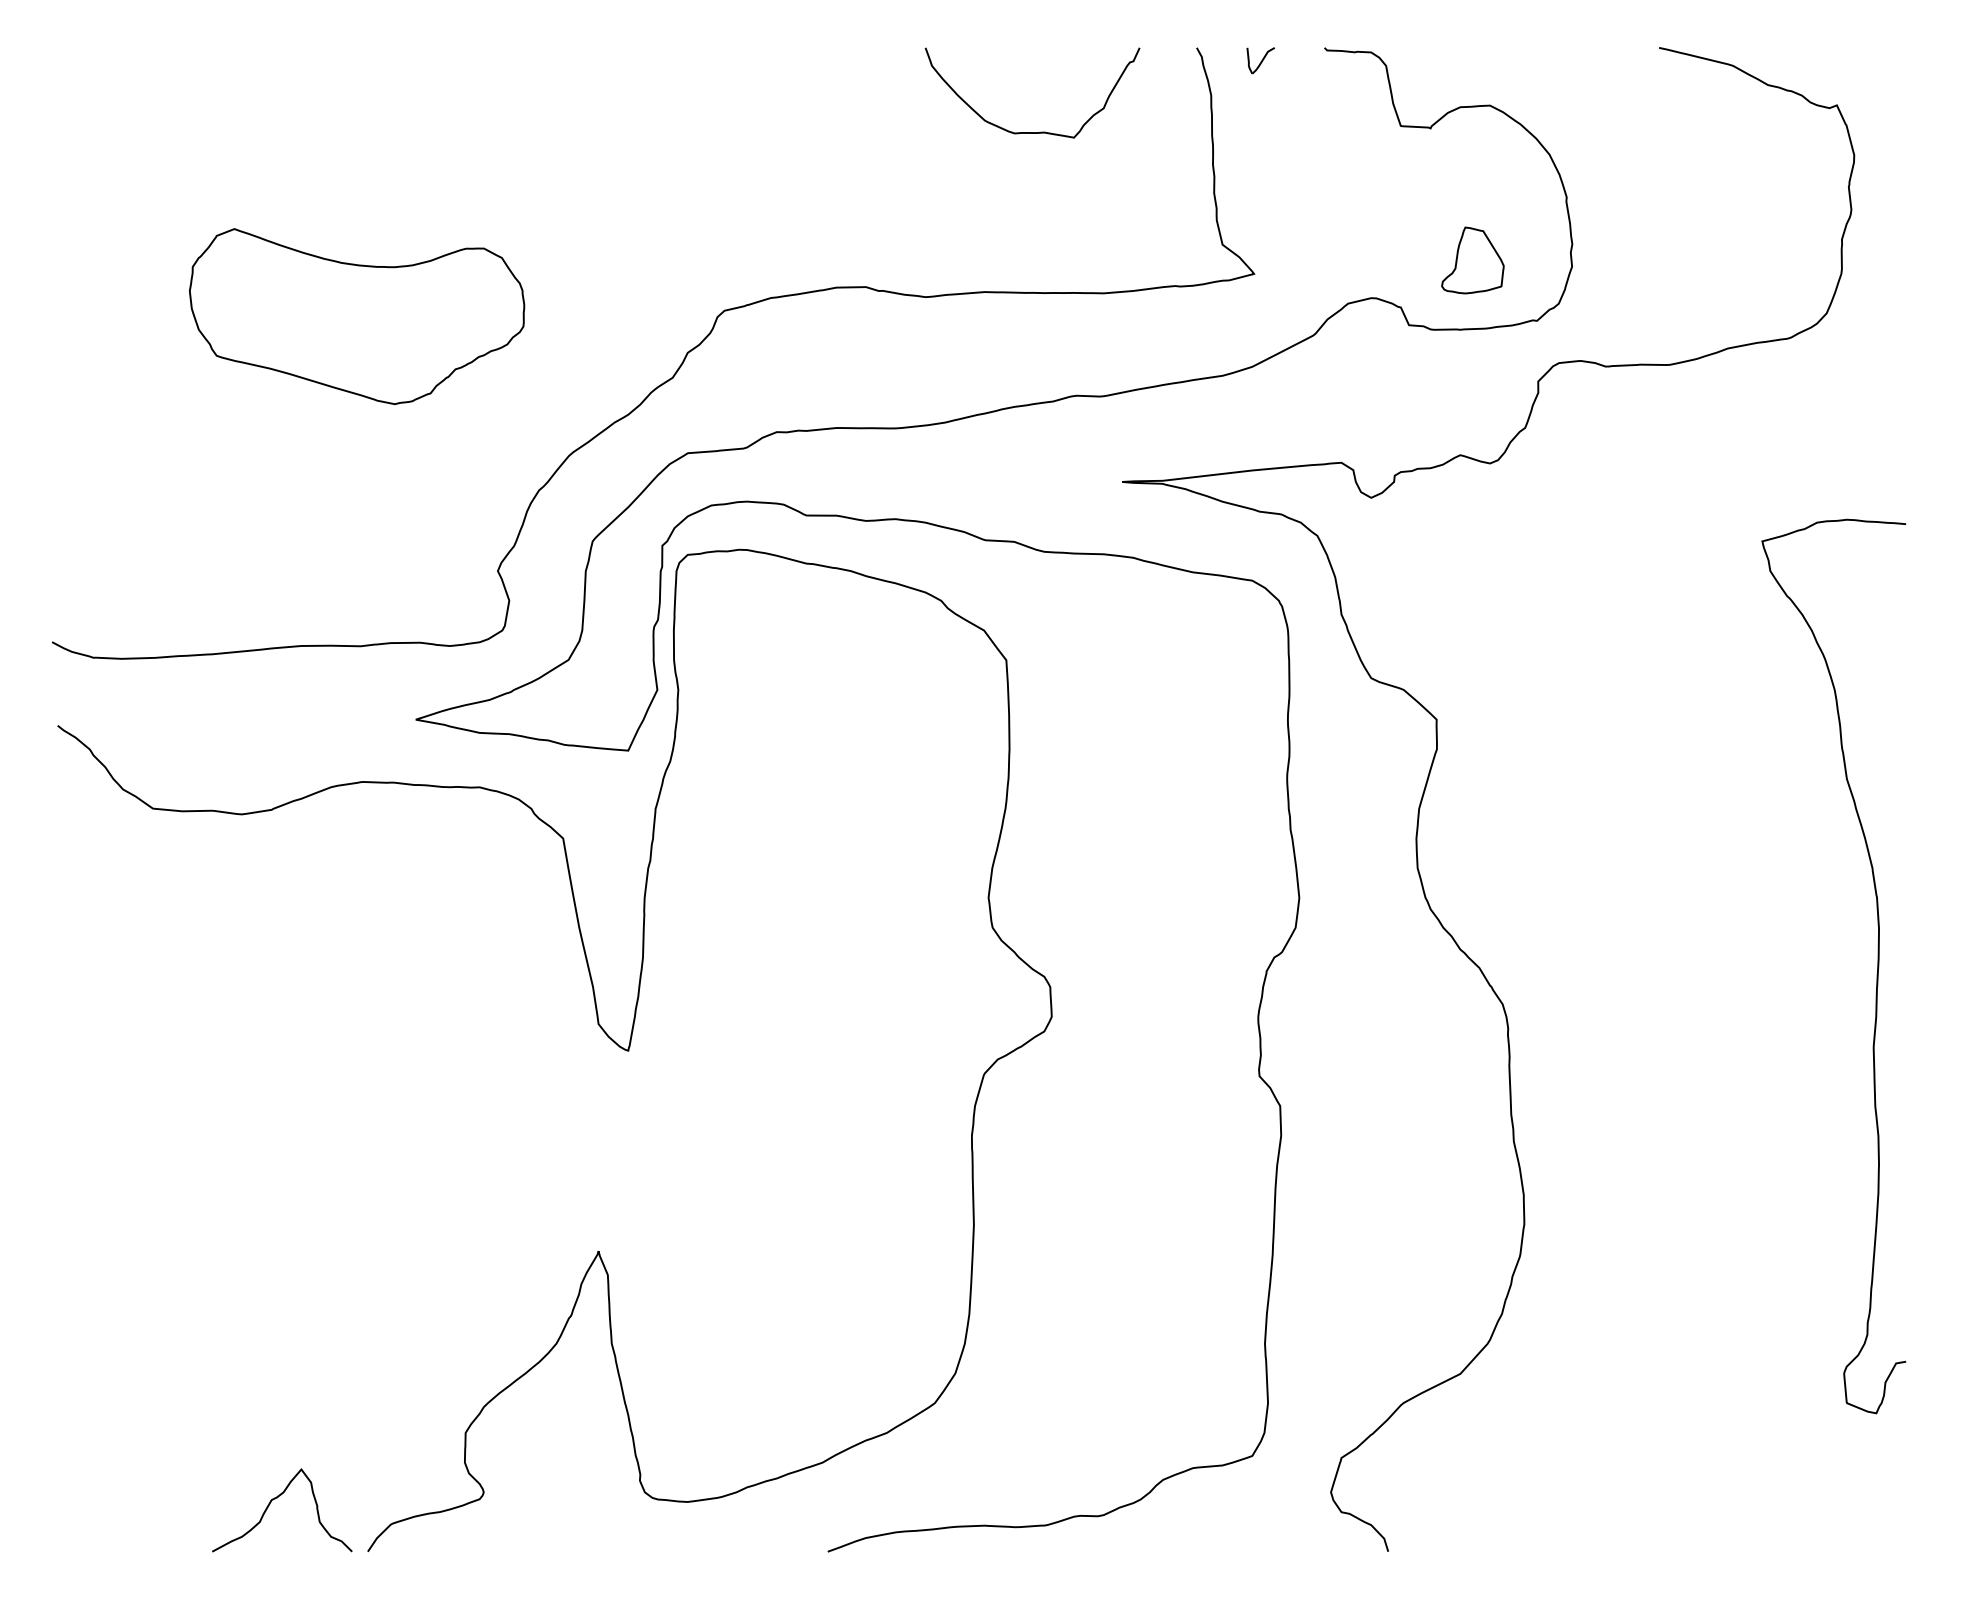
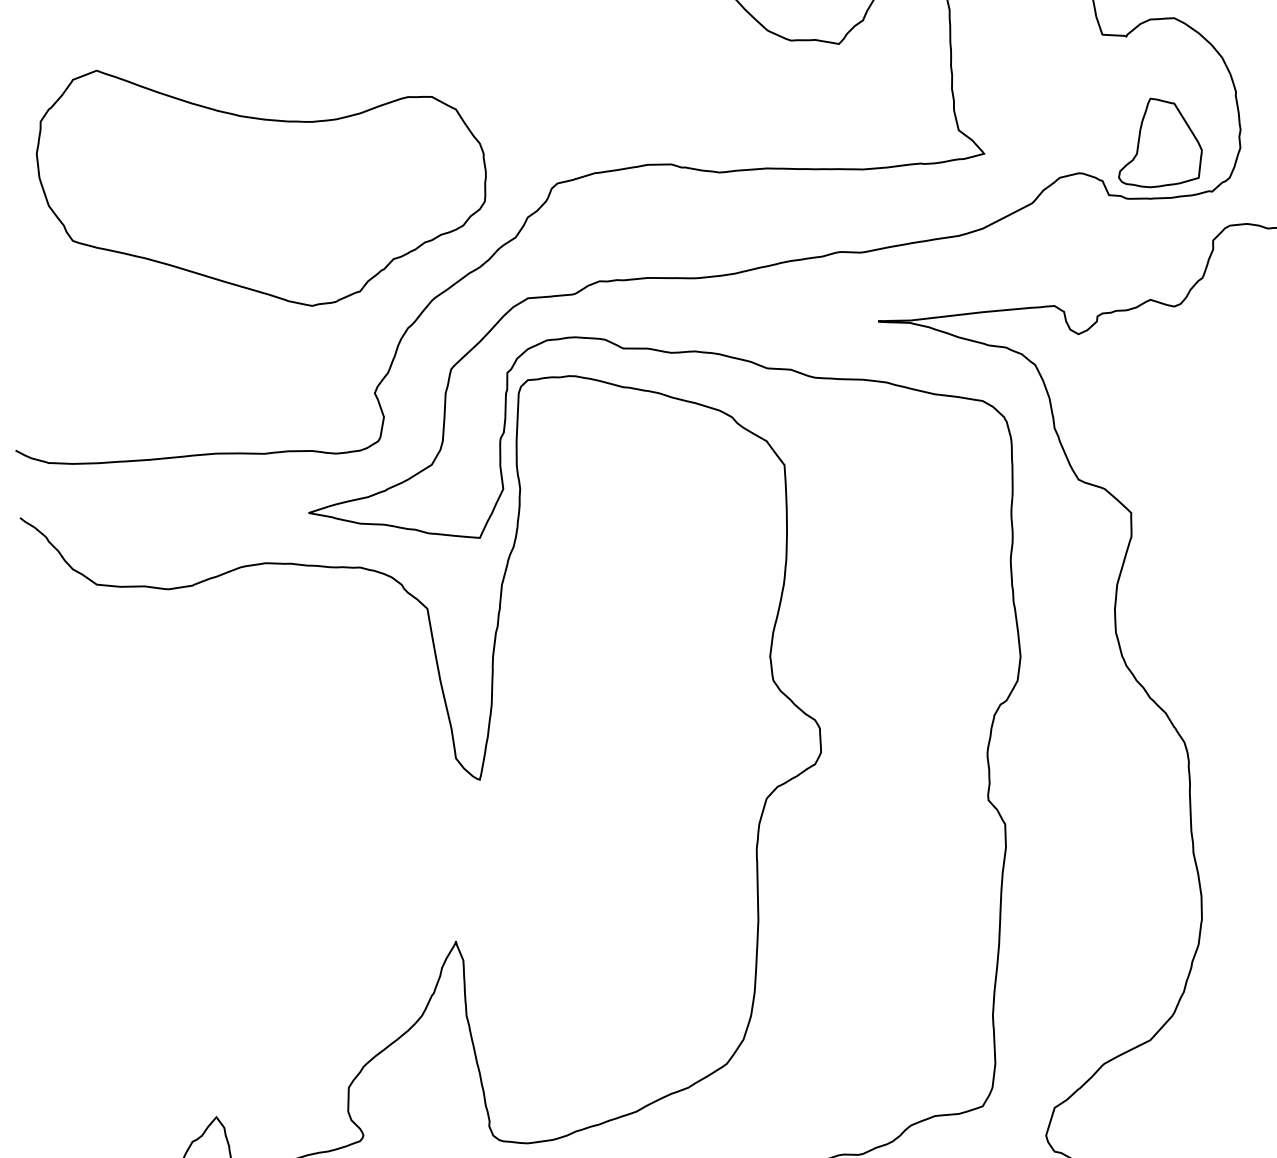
part: (1472, 260) -> (1160, 142), size x1.67
part: (356, 316) -> (260, 188), size x1.67

